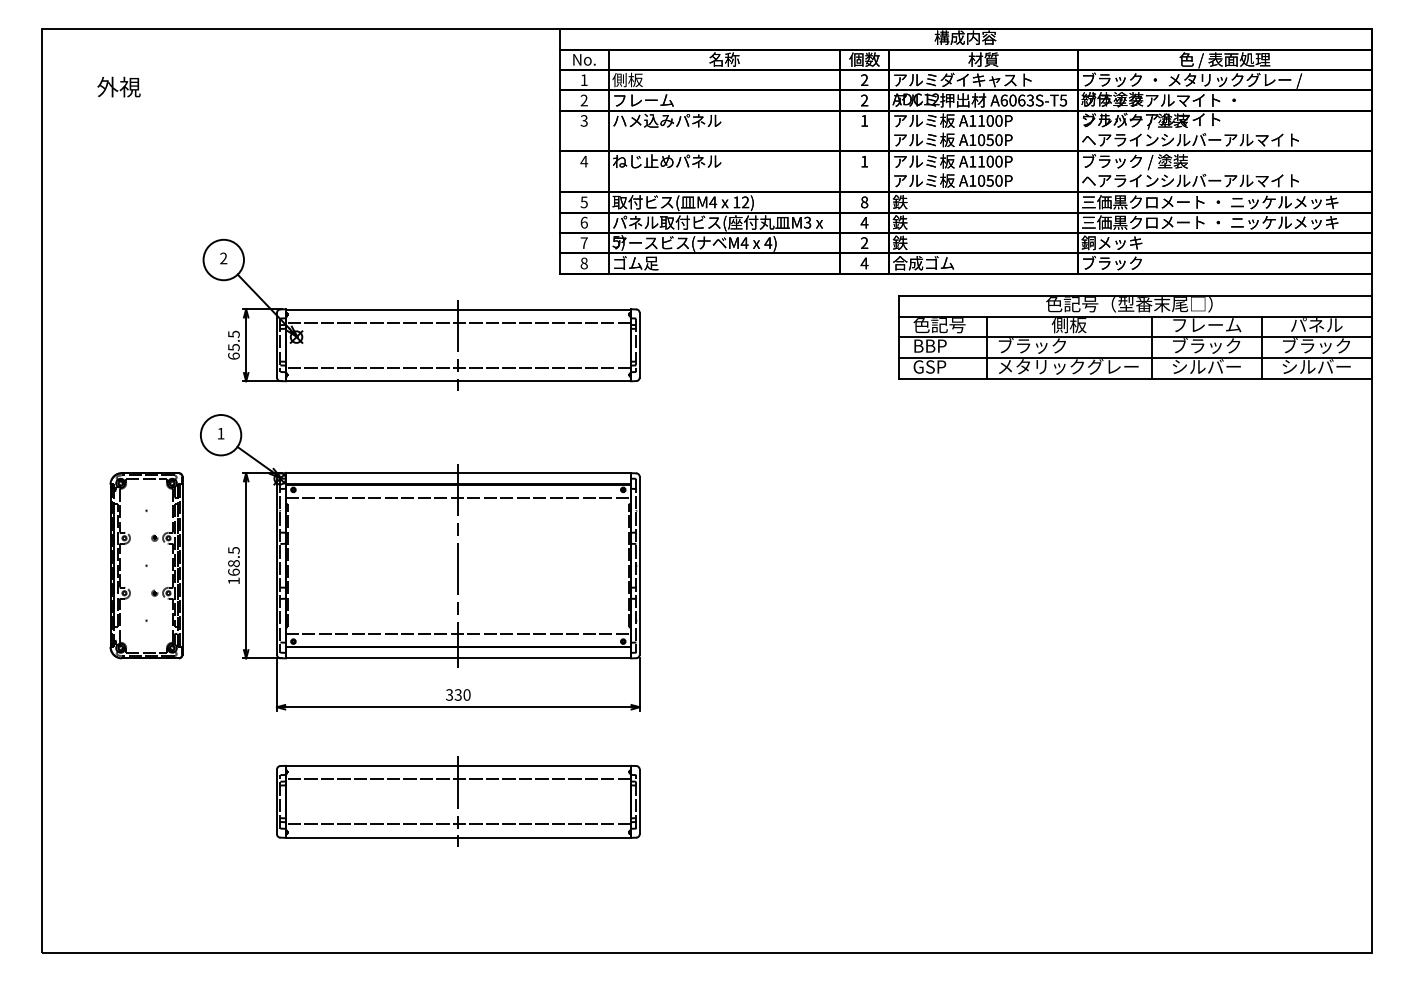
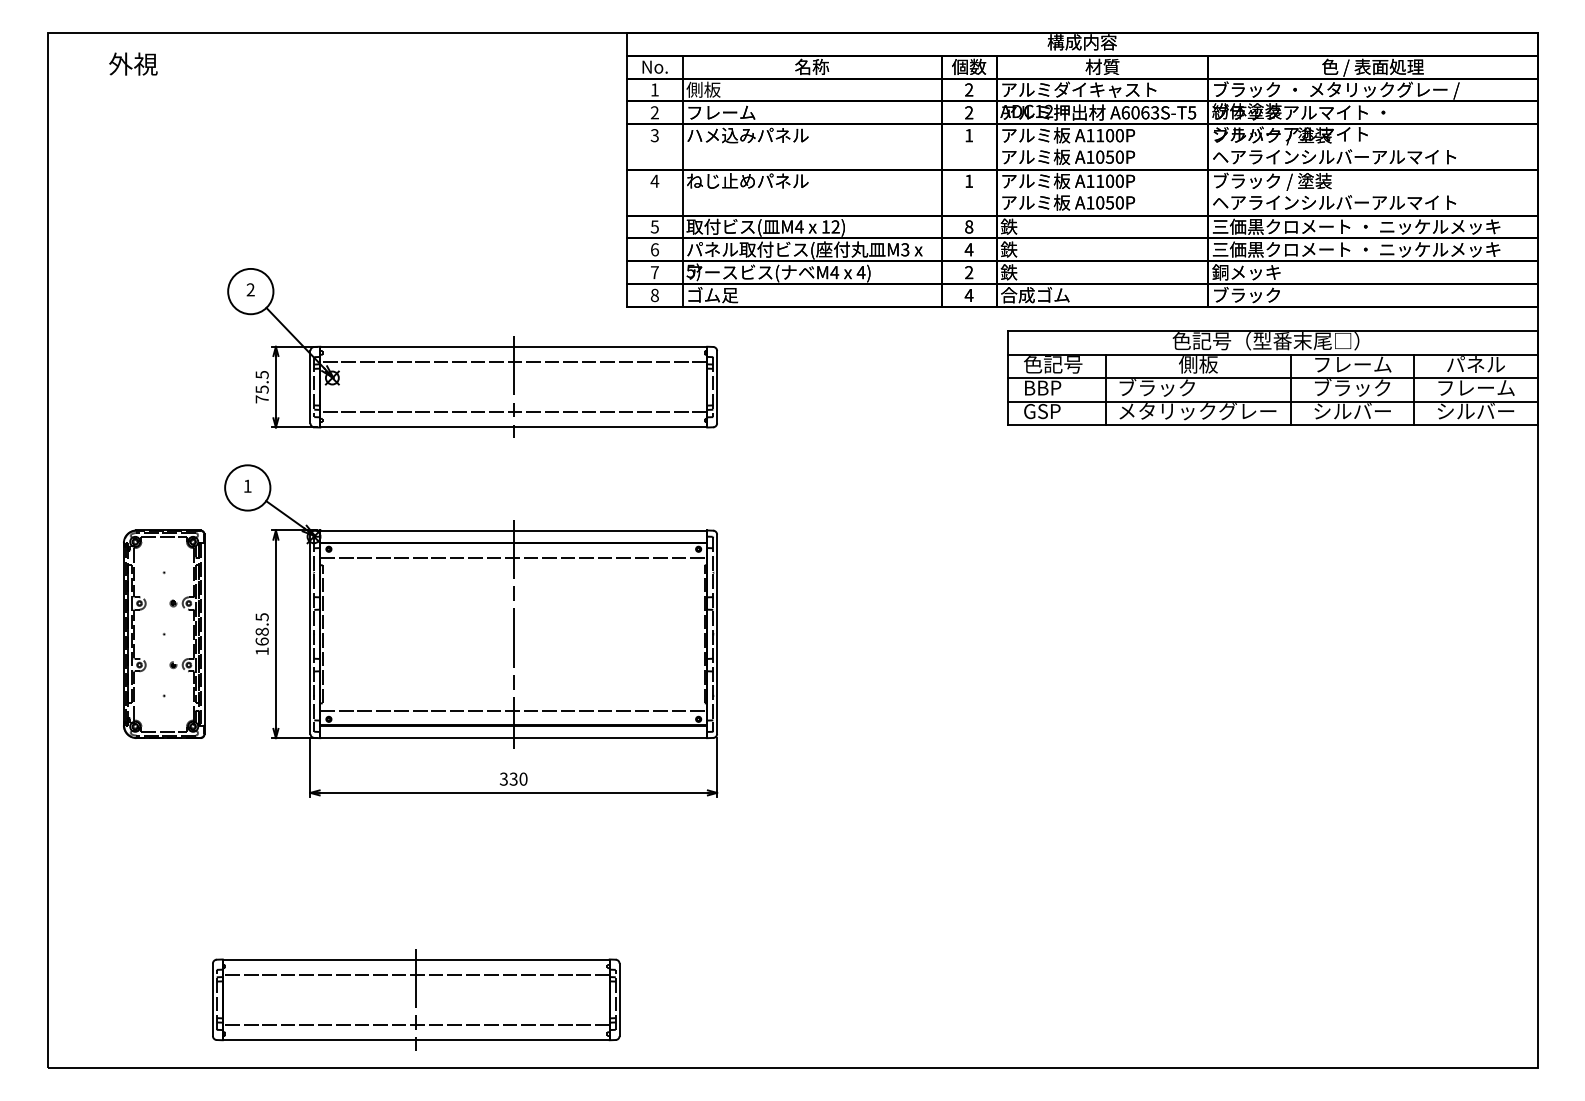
text: (118, 86) -> (132, 63), moved
text: (1317, 345) -> (1476, 387), ブラック -> フレーム
text: (233, 355) -> (261, 398), 65.5 -> 75.5
part: (458, 801) -> (416, 999), moved

